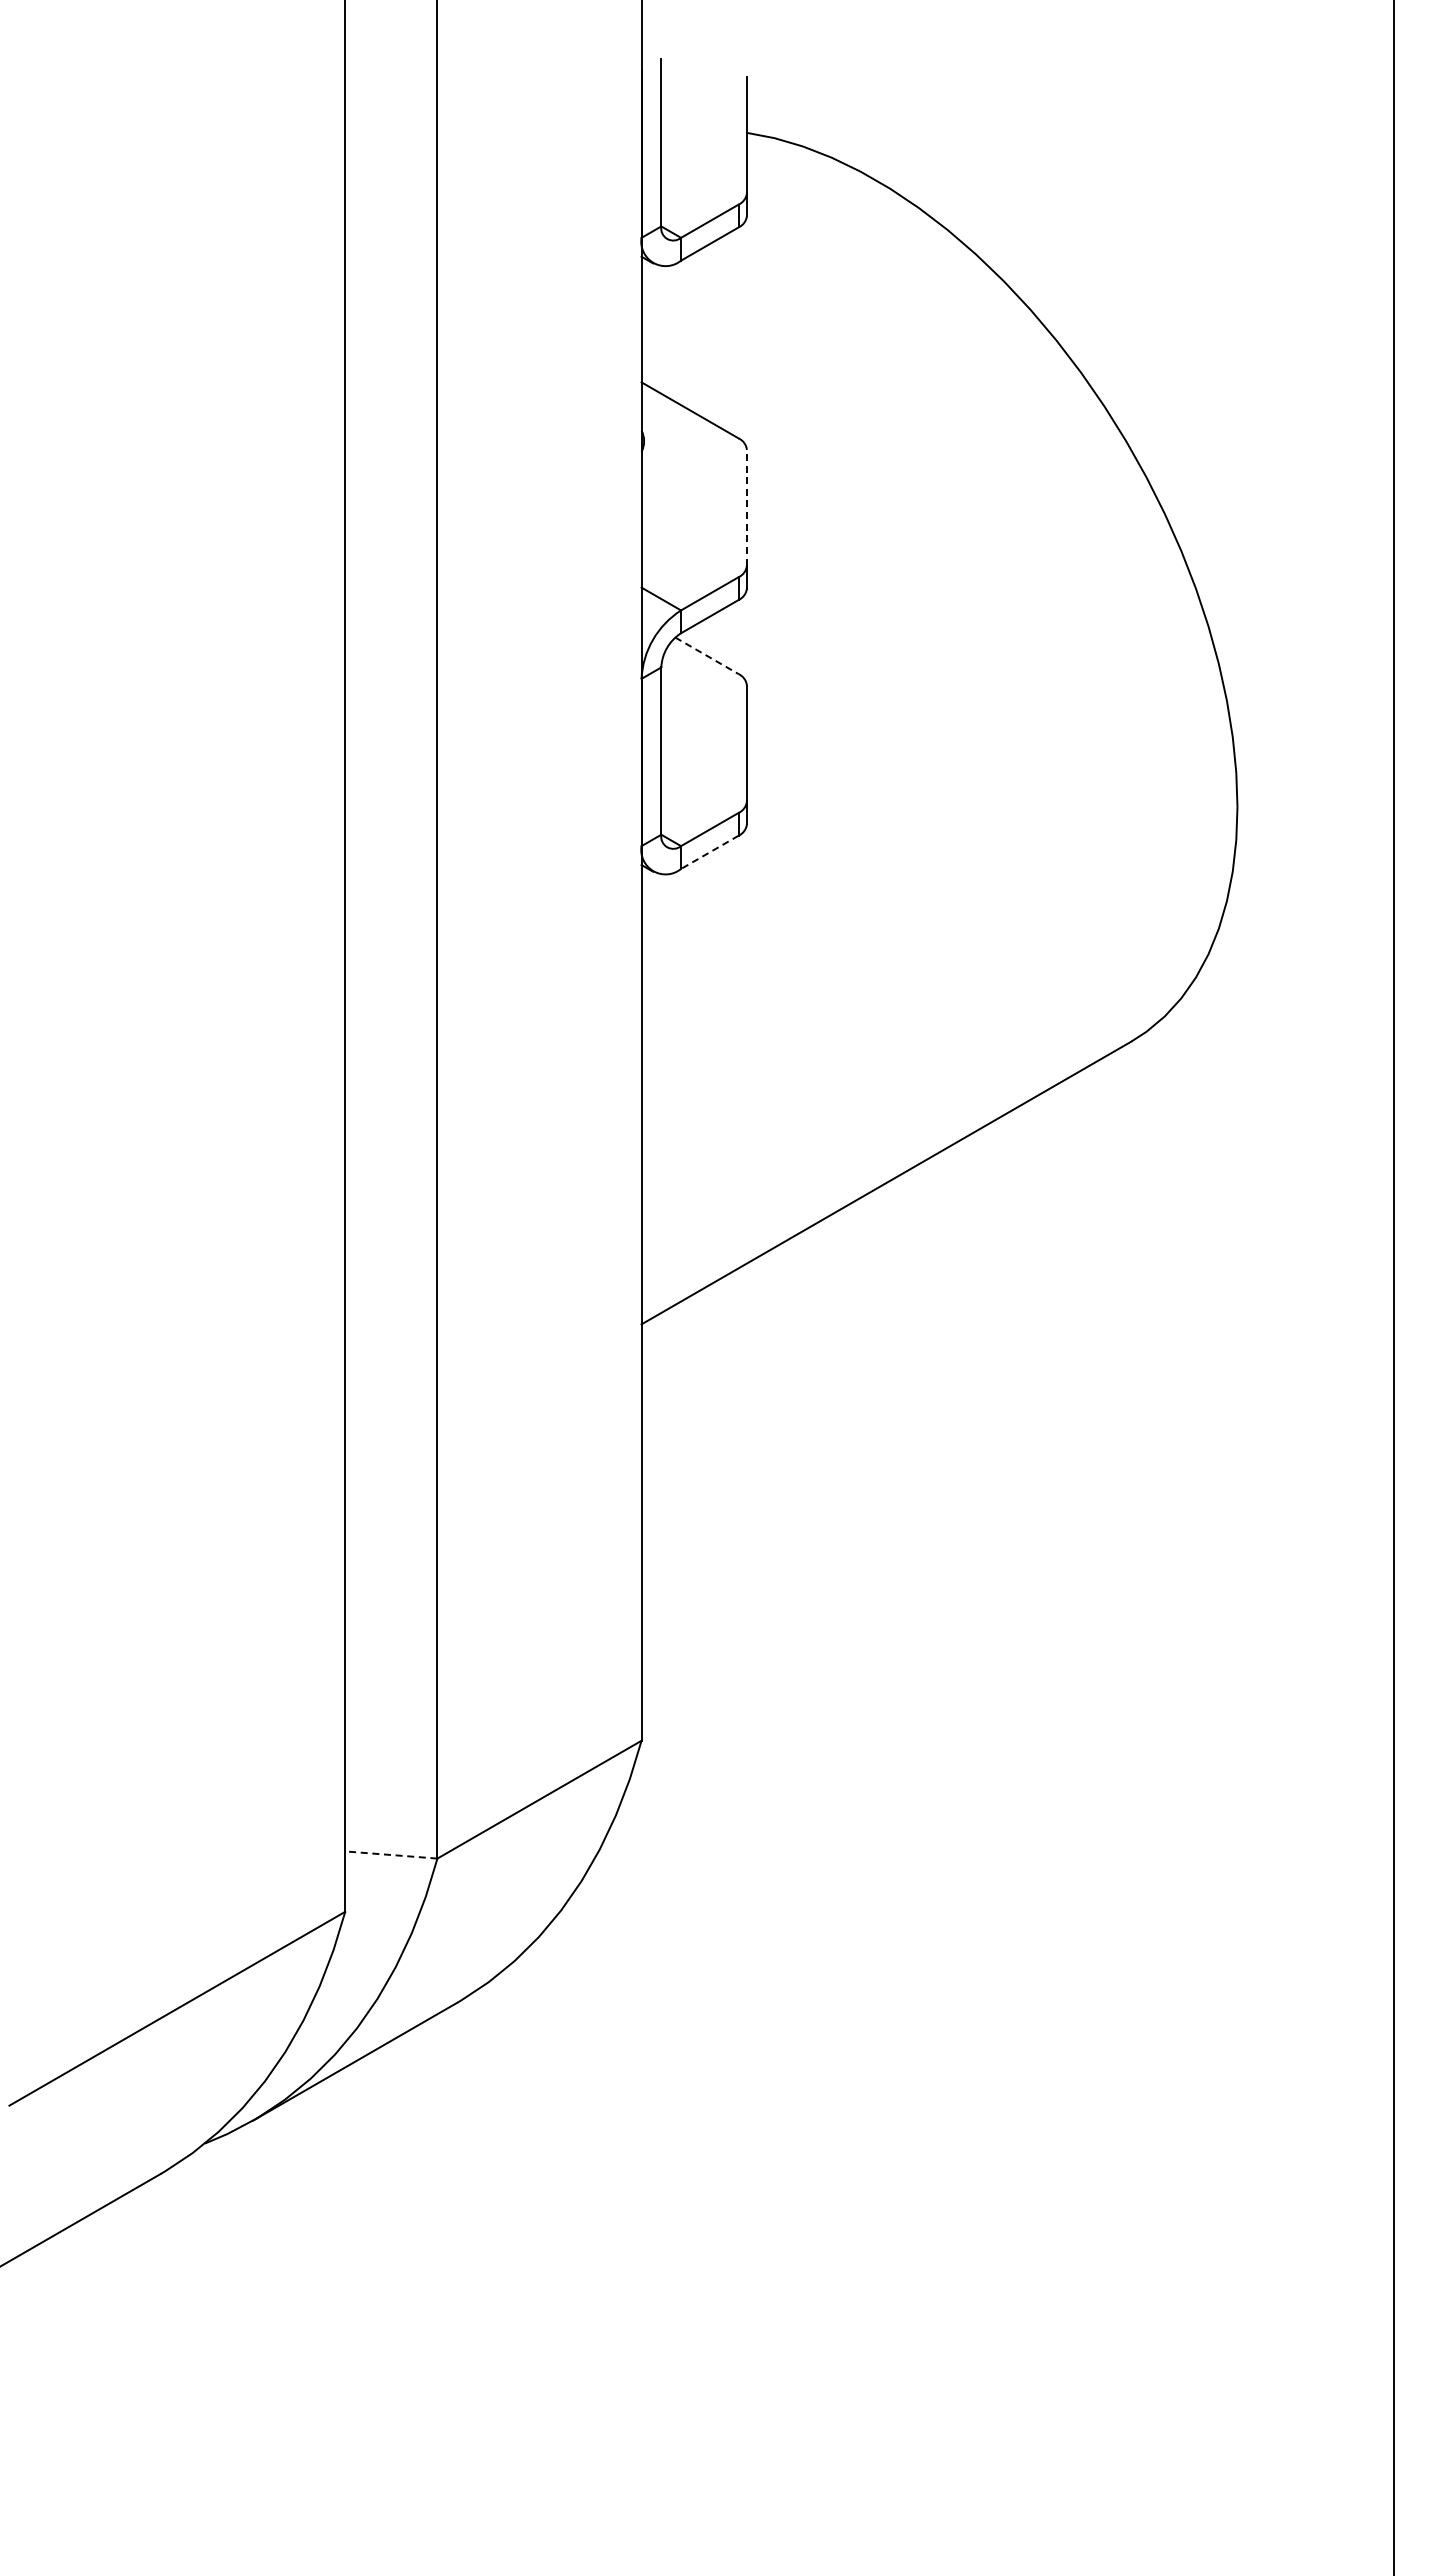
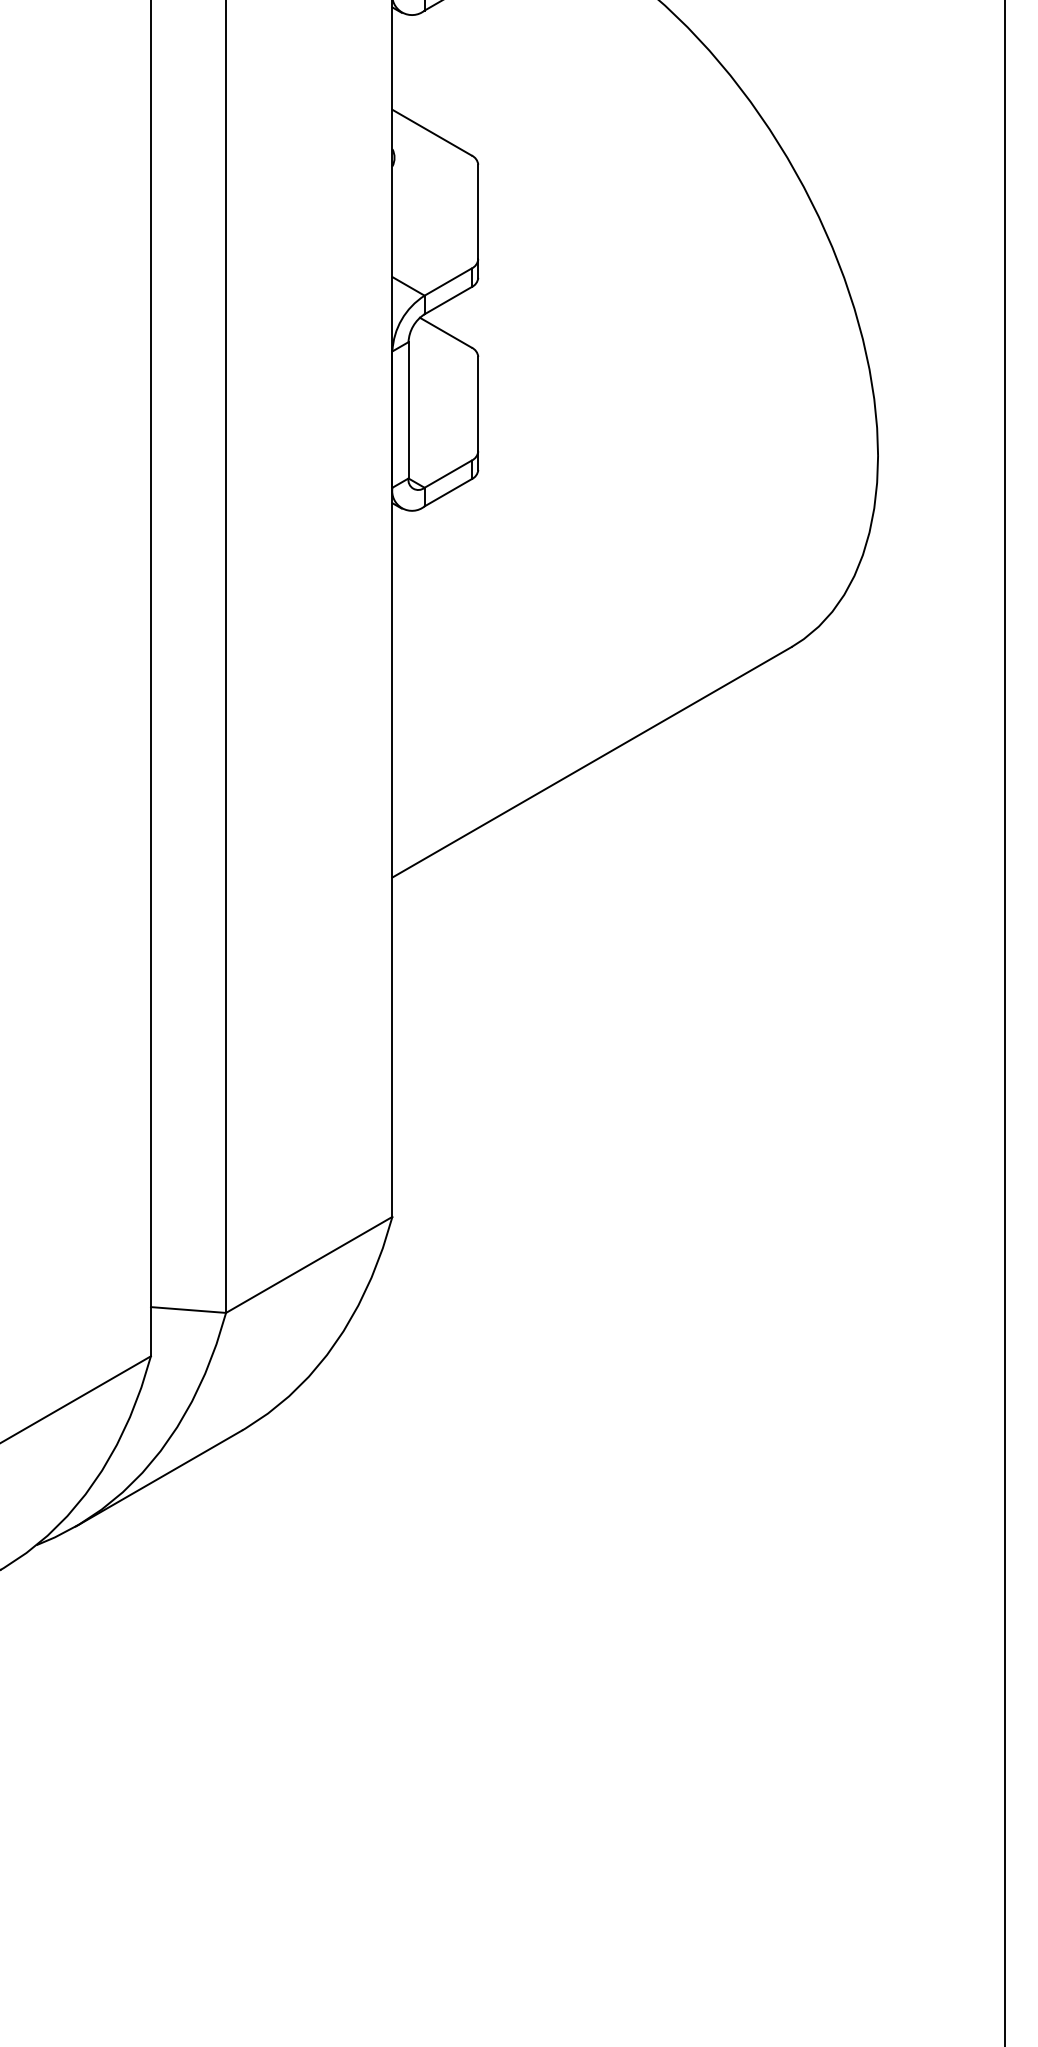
line: (746, 507) -> (477, 211), dashed -> solid
line: (707, 655) -> (446, 332), dashed -> solid
line: (709, 852) -> (447, 492), dashed -> solid
line: (390, 1854) -> (187, 1309), dashed -> solid

